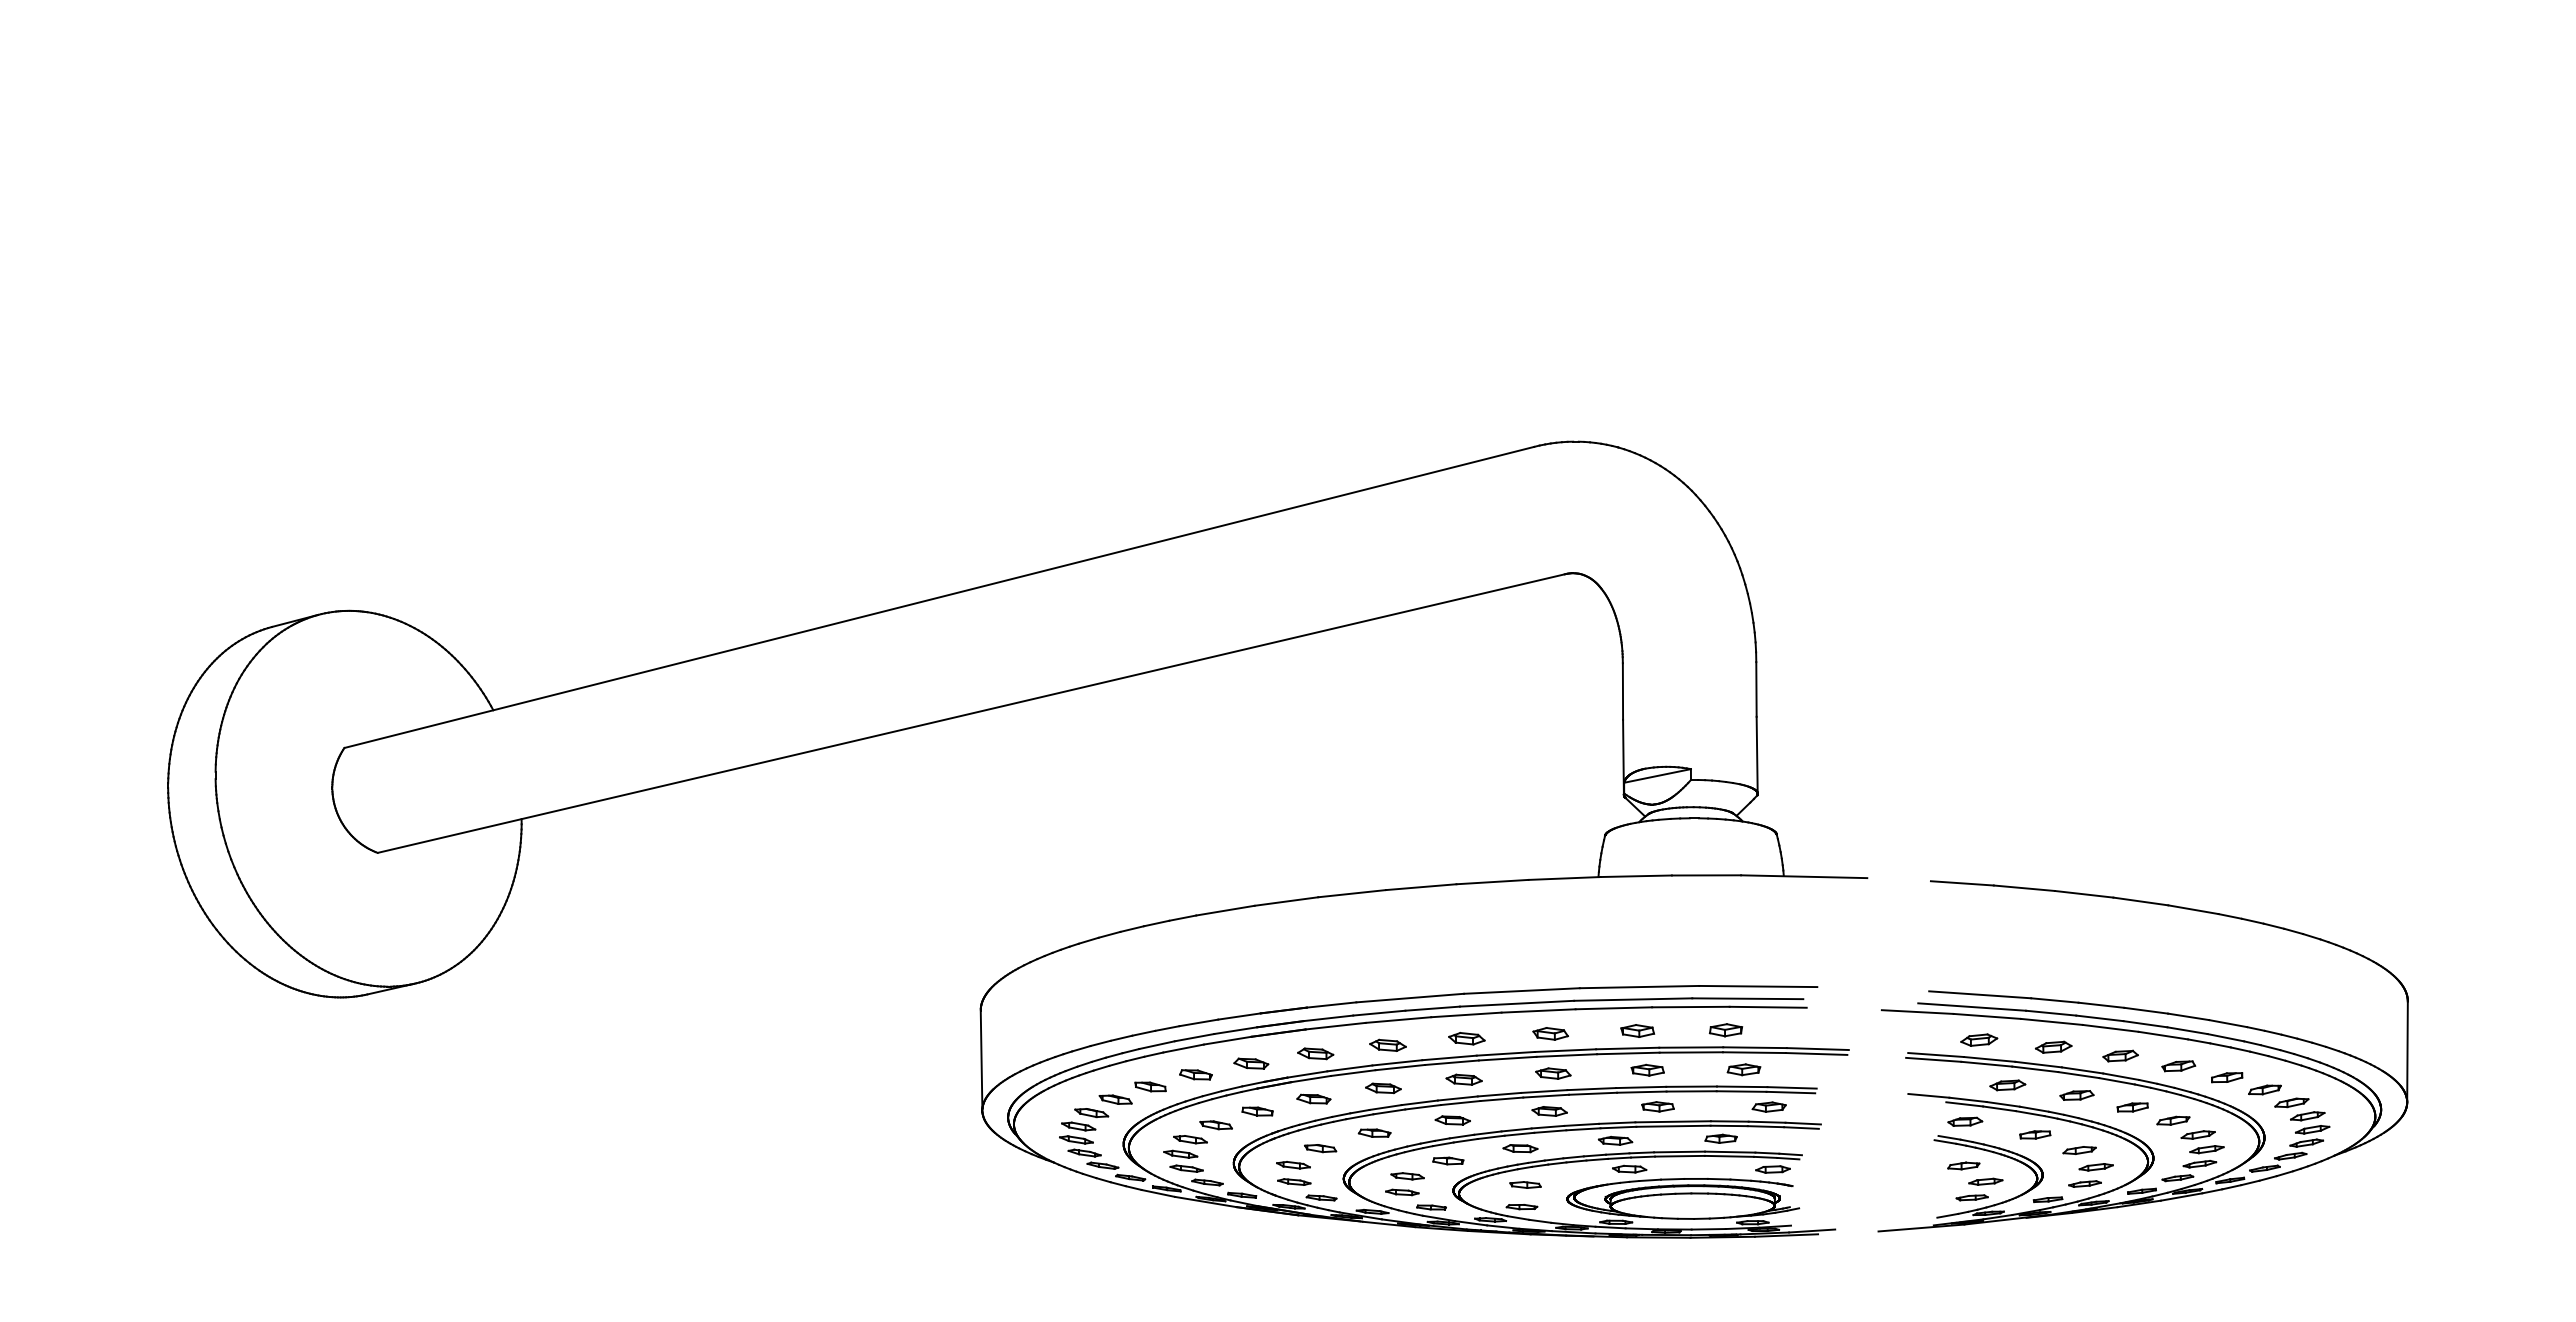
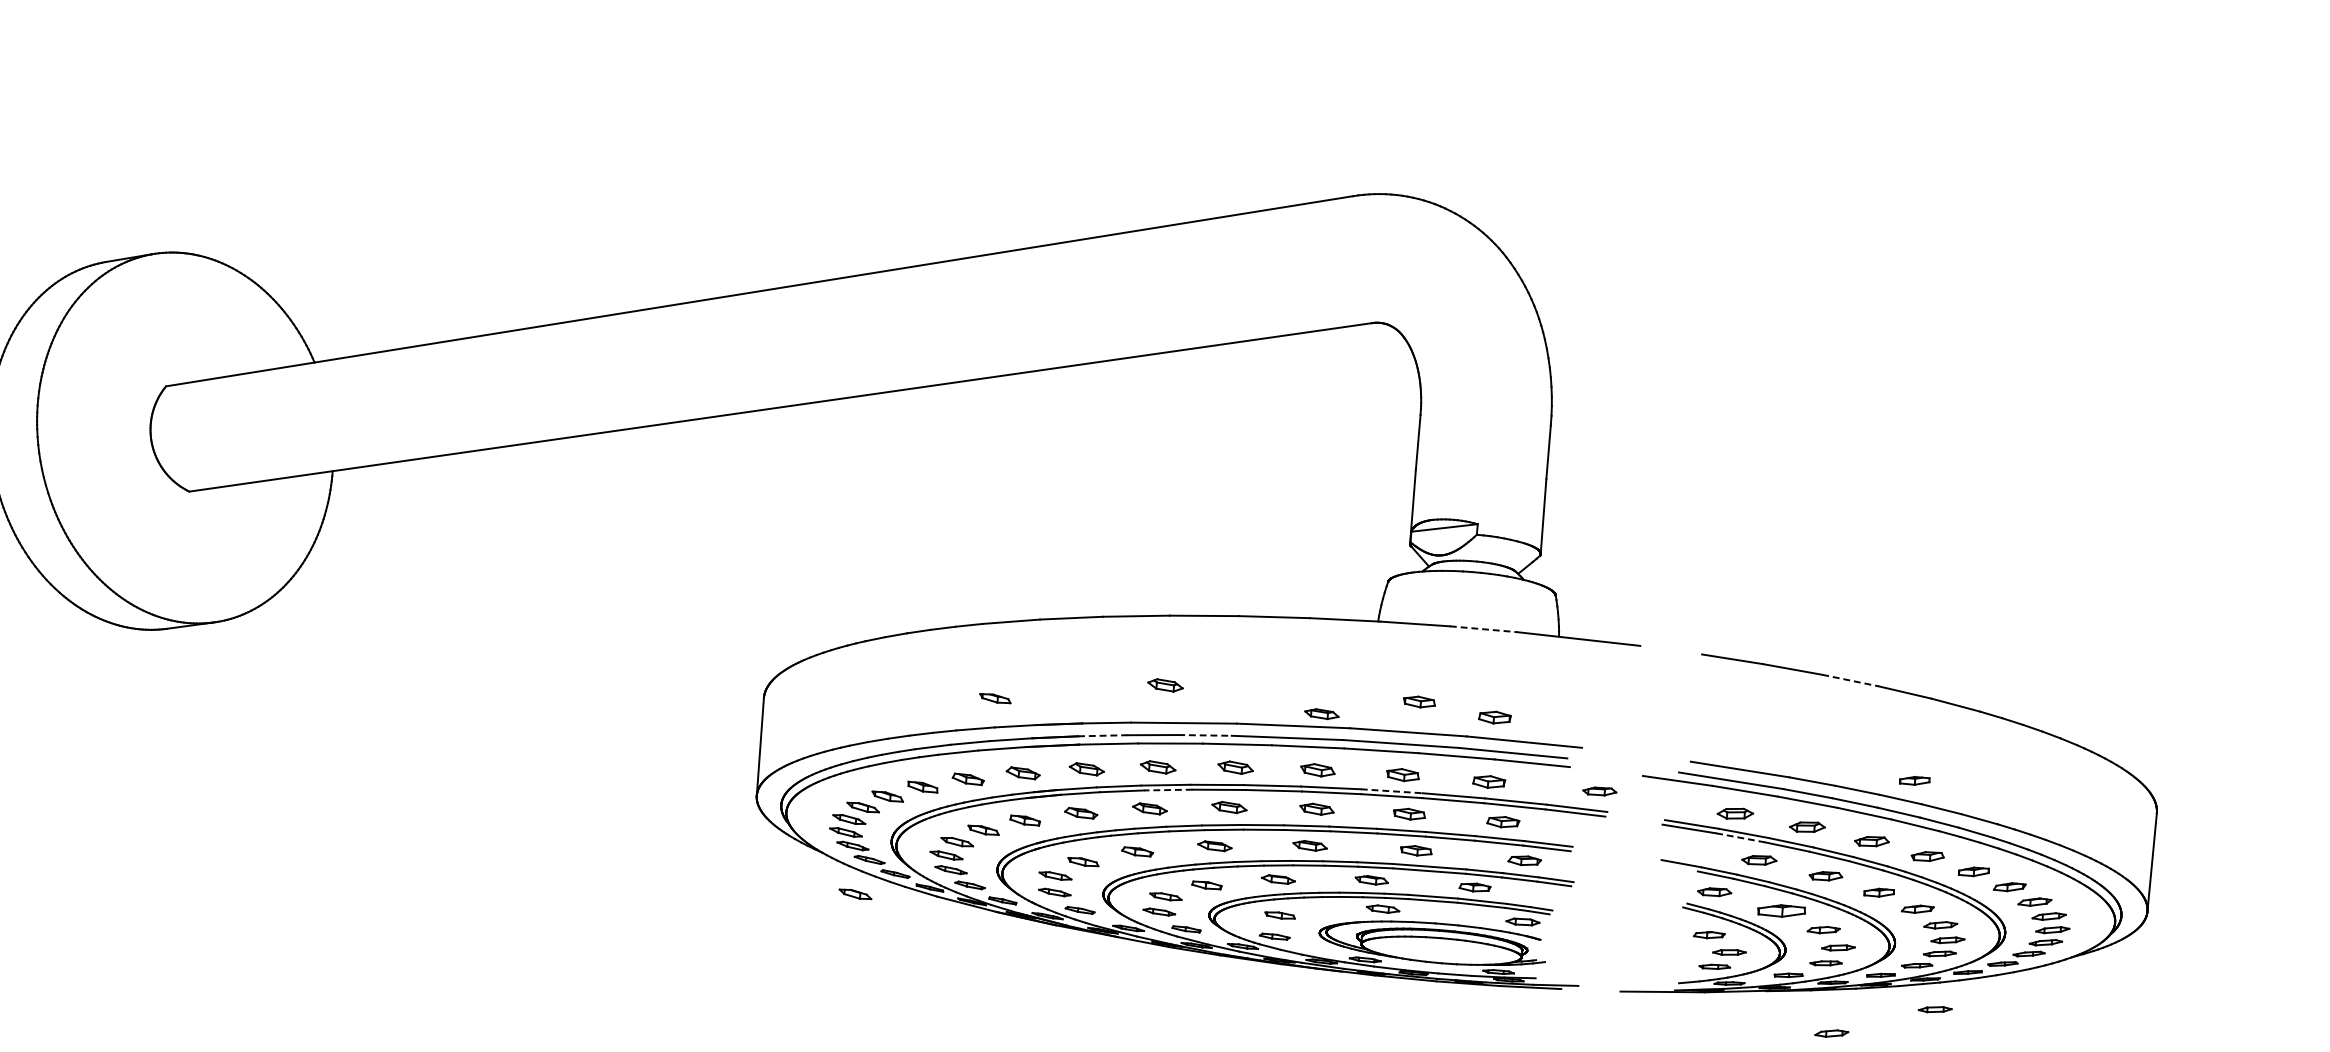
line: (1706, 875) -> (1483, 629), solid -> dashed
line: (2084, 894) -> (1850, 680), solid -> dashed
part: (1647, 954) -> (1419, 701), added
part: (1387, 960) -> (1165, 684), added
part: (1725, 964) -> (1494, 717), added
part: (1549, 976) -> (1321, 714), added
part: (1215, 990) -> (994, 698), added
part: (2158, 990) -> (1914, 780), added
line: (1433, 1008) -> (1205, 735), solid -> dashed
line: (1328, 1018) -> (1102, 735), solid -> dashed
part: (1839, 1029) -> (1600, 791), added
line: (1627, 1048) -> (1391, 791), solid -> dashed
line: (1986, 1064) -> (1740, 838), solid -> dashed
line: (1400, 1067) -> (1168, 790), solid -> dashed
part: (2035, 1134) -> (1782, 910), size x1.6
part: (1091, 1202) -> (855, 894), added
part: (2199, 1221) -> (1934, 1009), added
part: (2096, 1254) -> (1831, 1033), added

